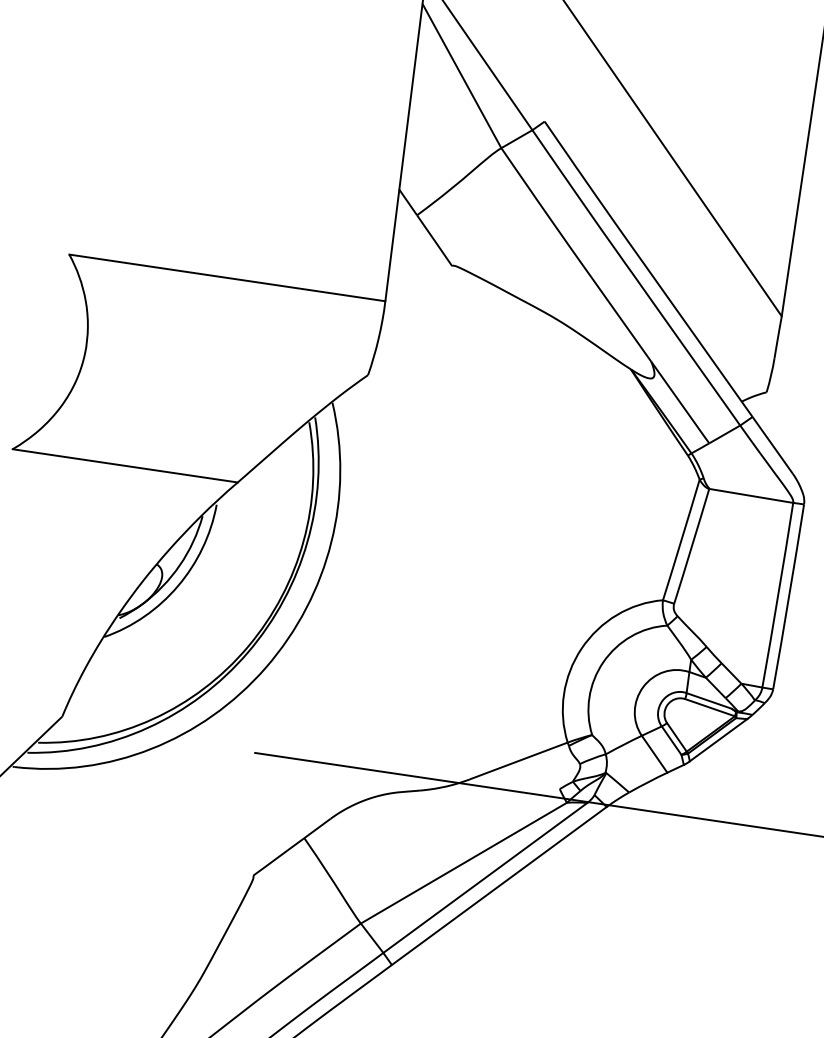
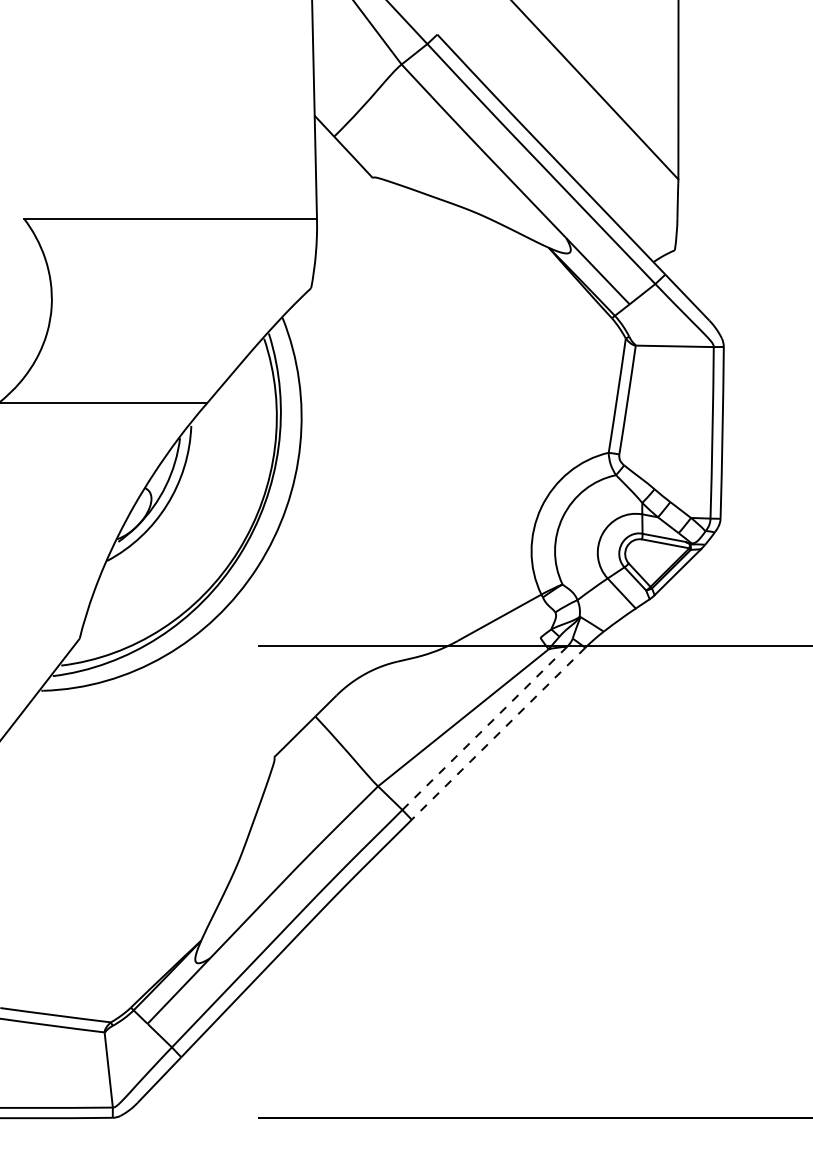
line: (484, 878) -> (484, 728), solid -> dashed
line: (499, 886) -> (498, 734), solid -> dashed

